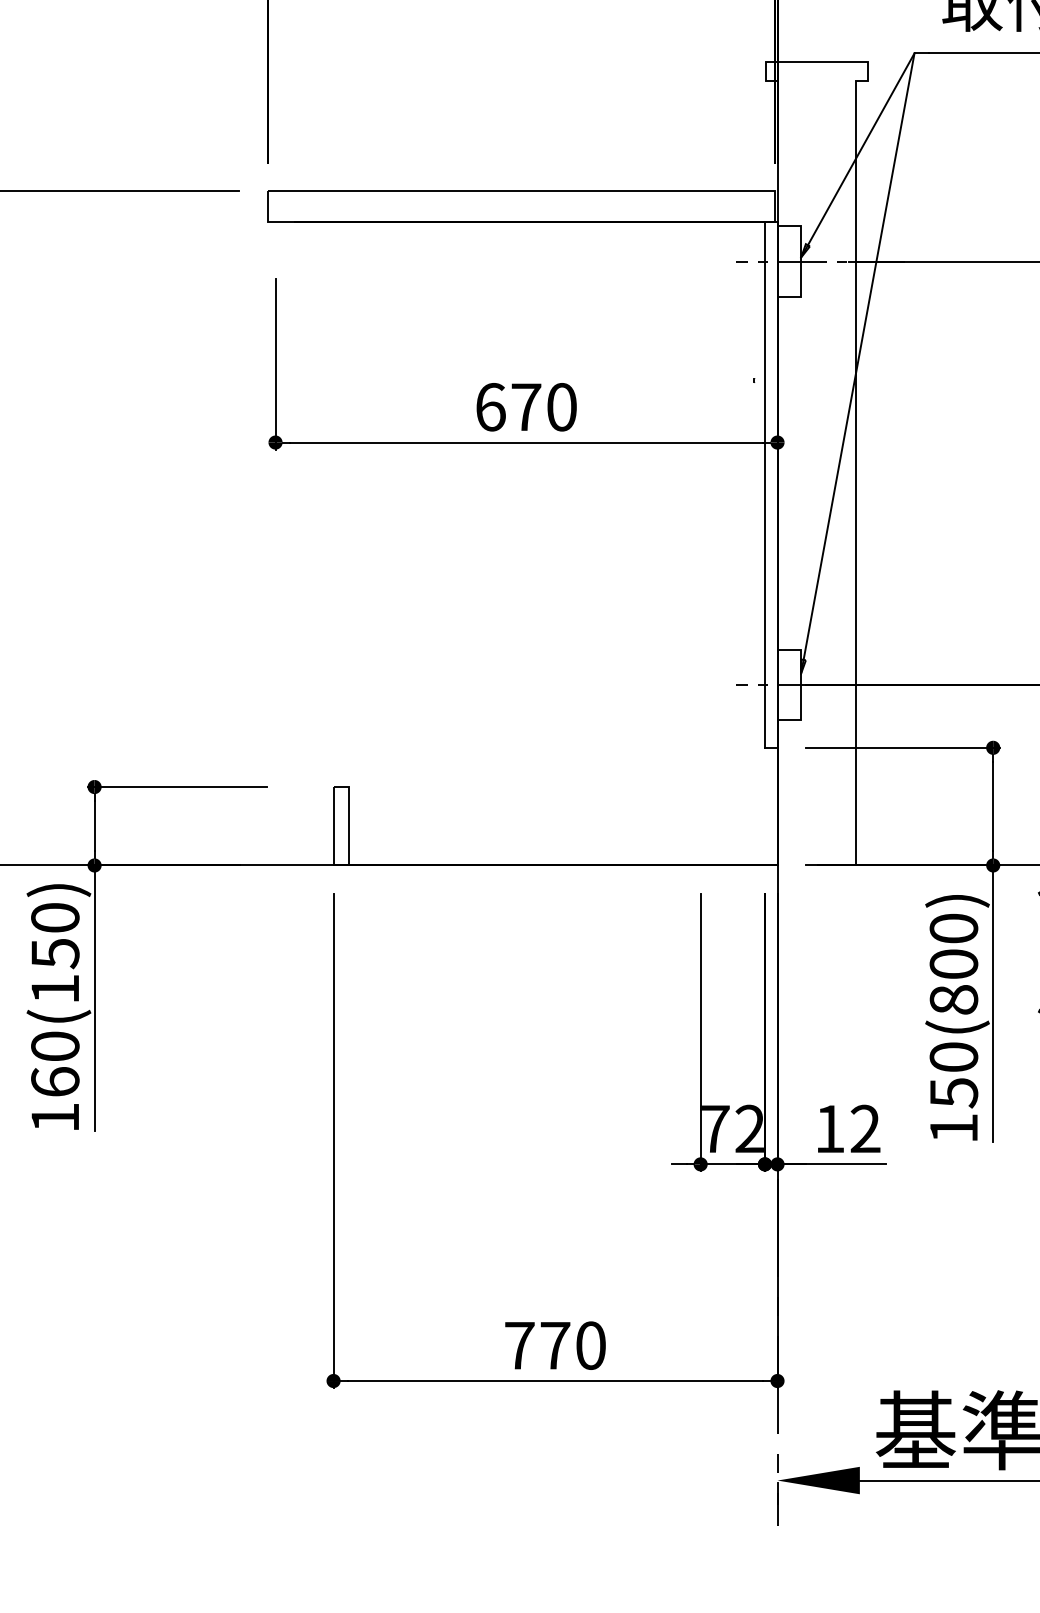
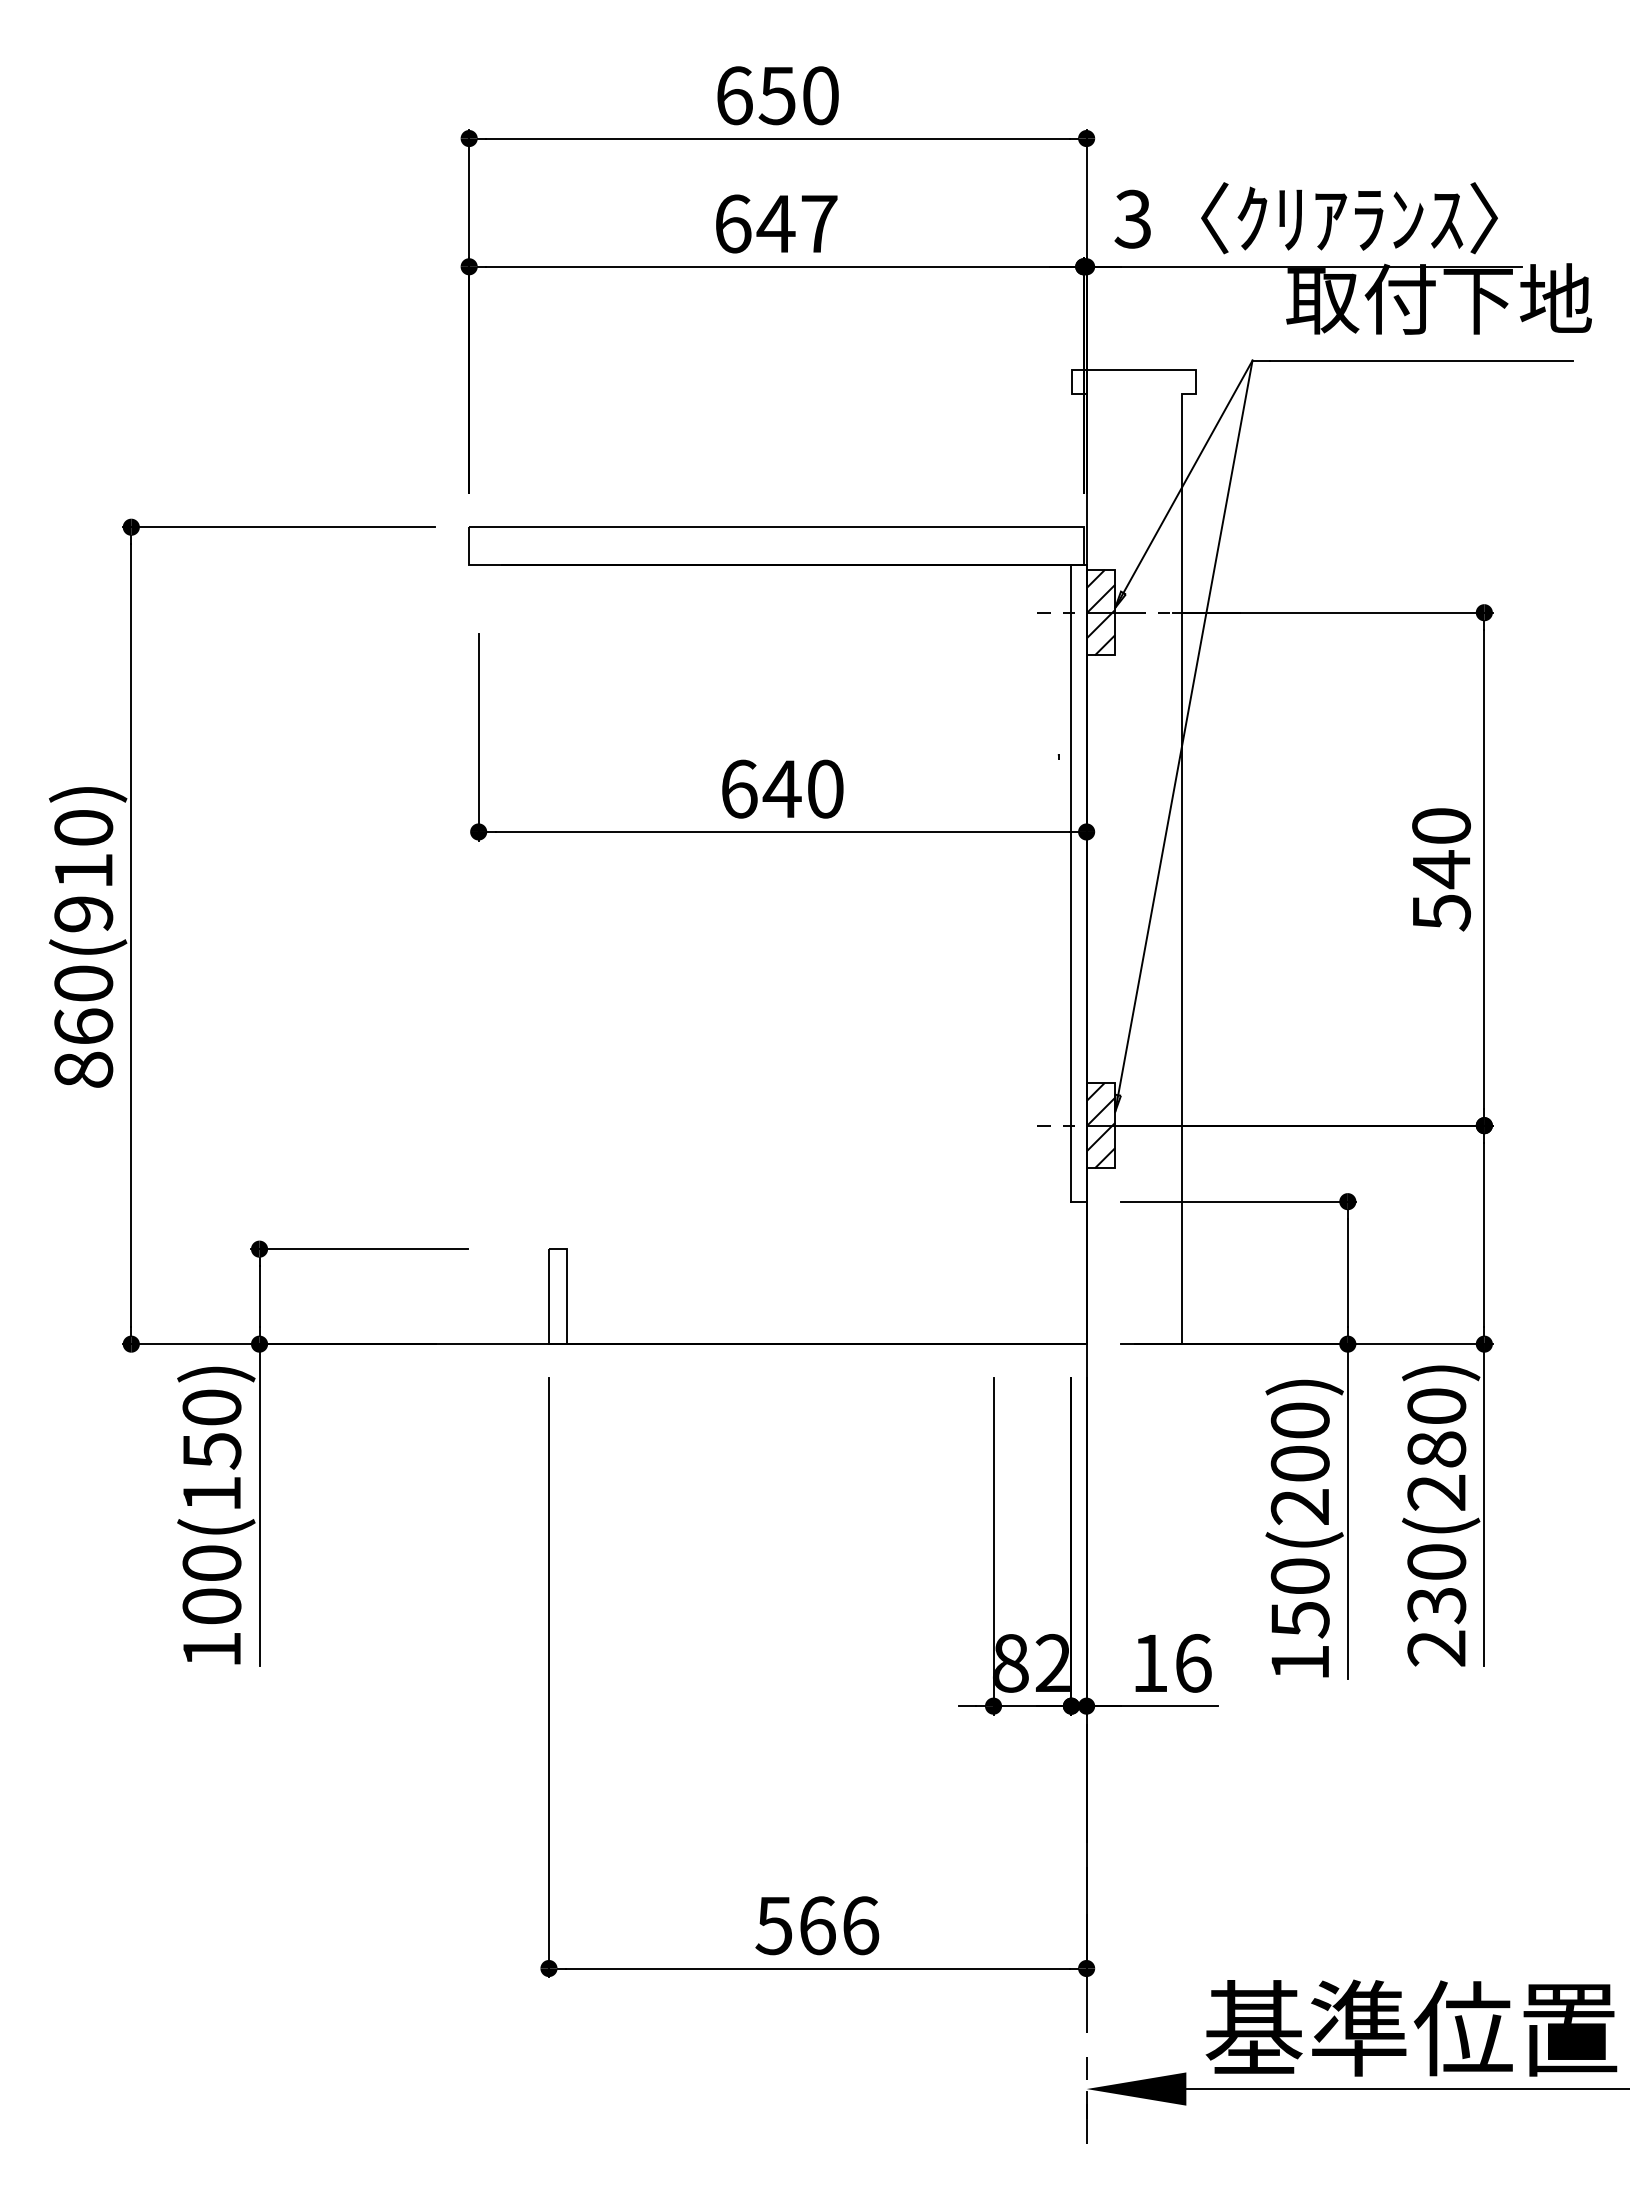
hatch: (788, 261) -> (1100, 612), added
text: (525, 406) -> (781, 788), 670 -> 640
hatch: (788, 684) -> (1100, 1125), added
text: (953, 999) -> (1299, 1506), 150(800) -> 150(200)
text: (54, 1082) -> (211, 1606), 160(150) -> 100(150)
text: (715, 1129) -> (1011, 1663), 72 -> 82
text: (865, 1129) -> (1193, 1663), 12 -> 16
text: (555, 1345) -> (817, 1925), 770 -> 566

